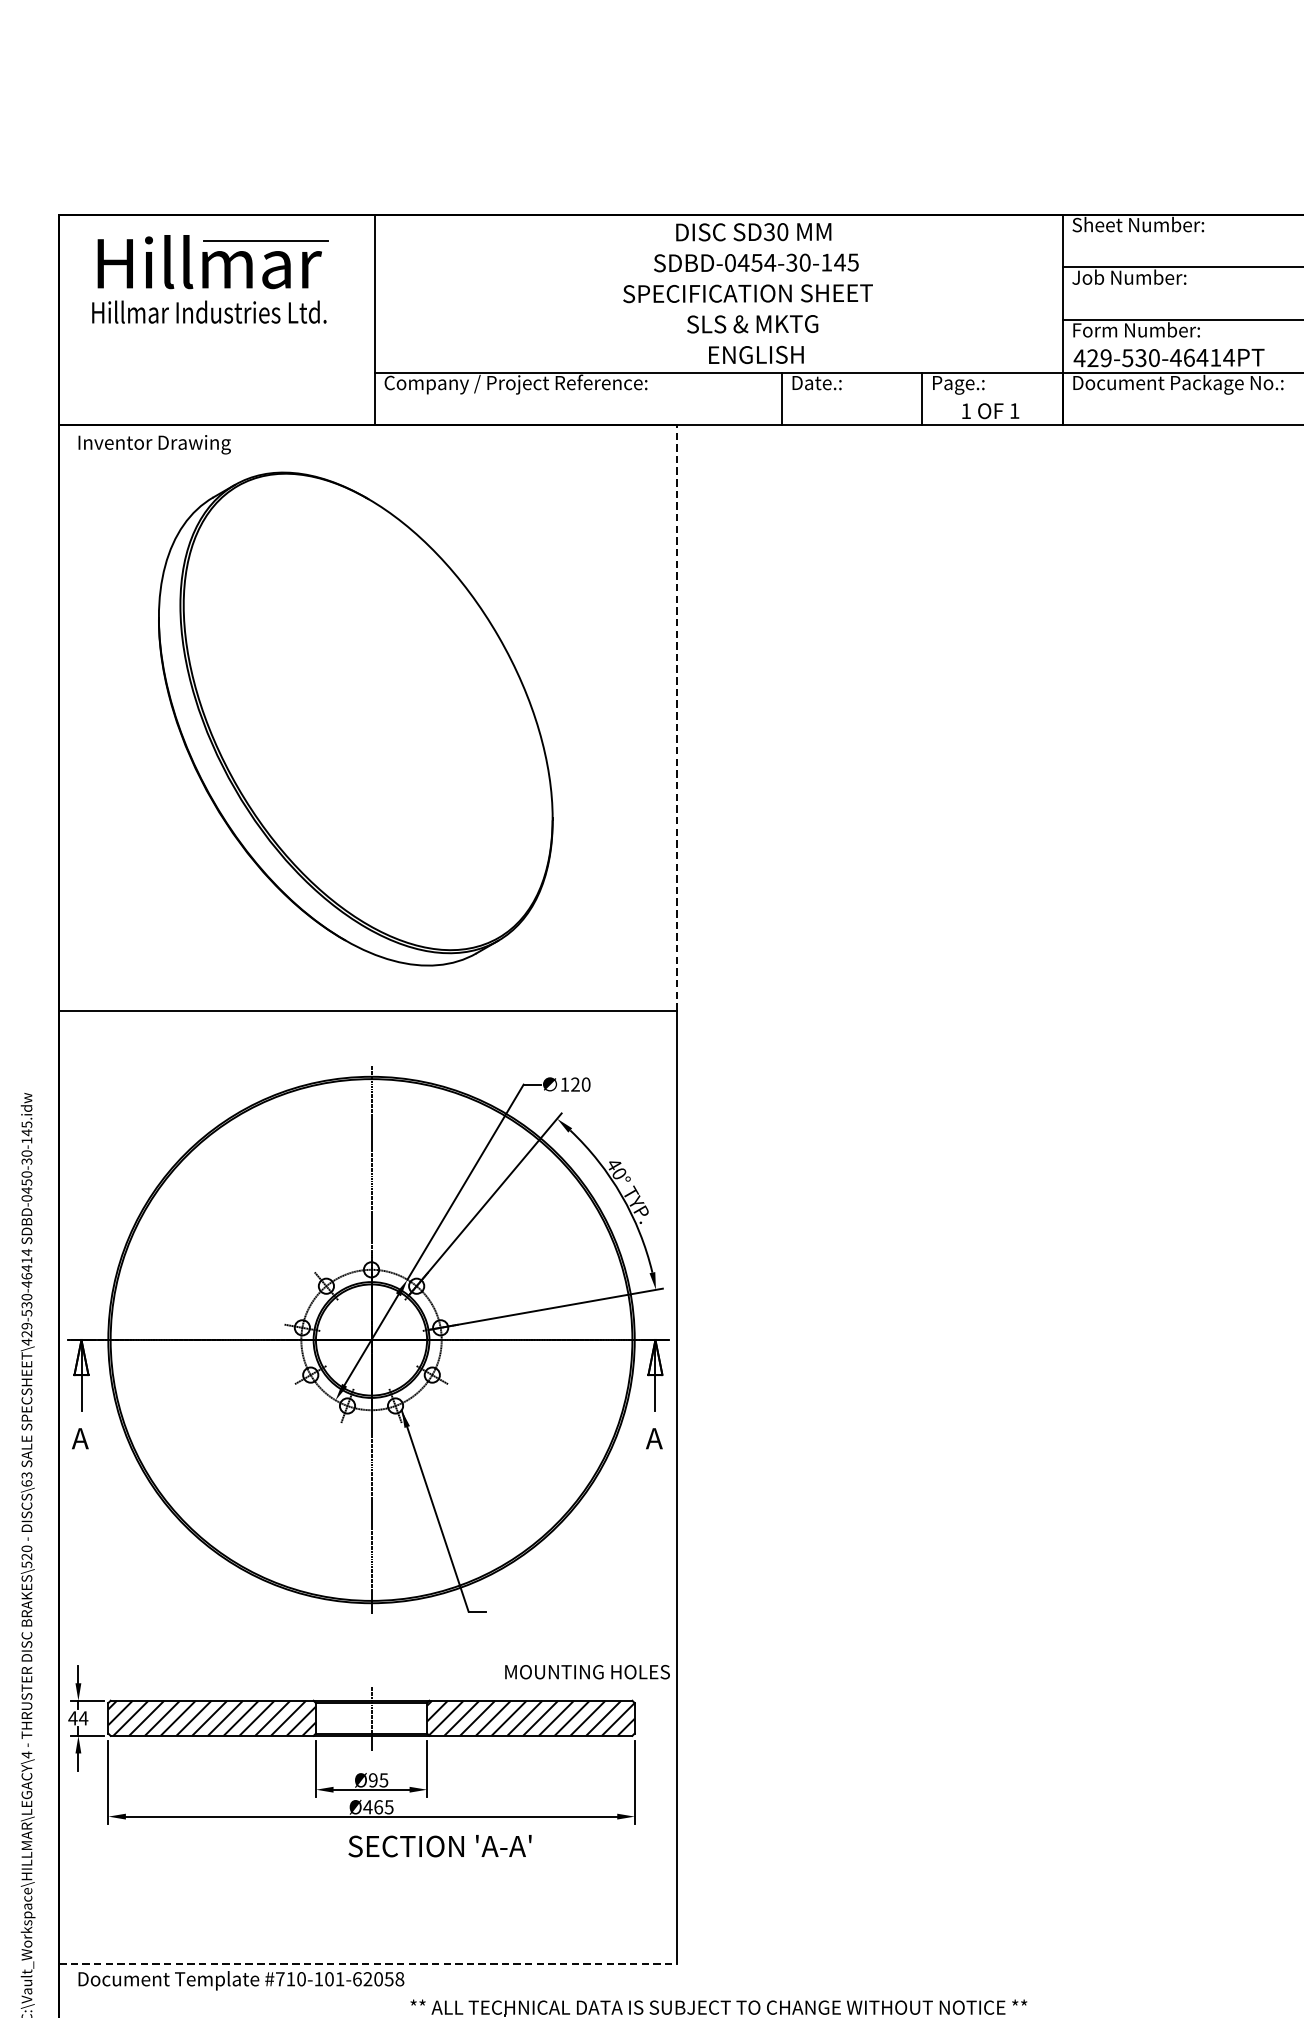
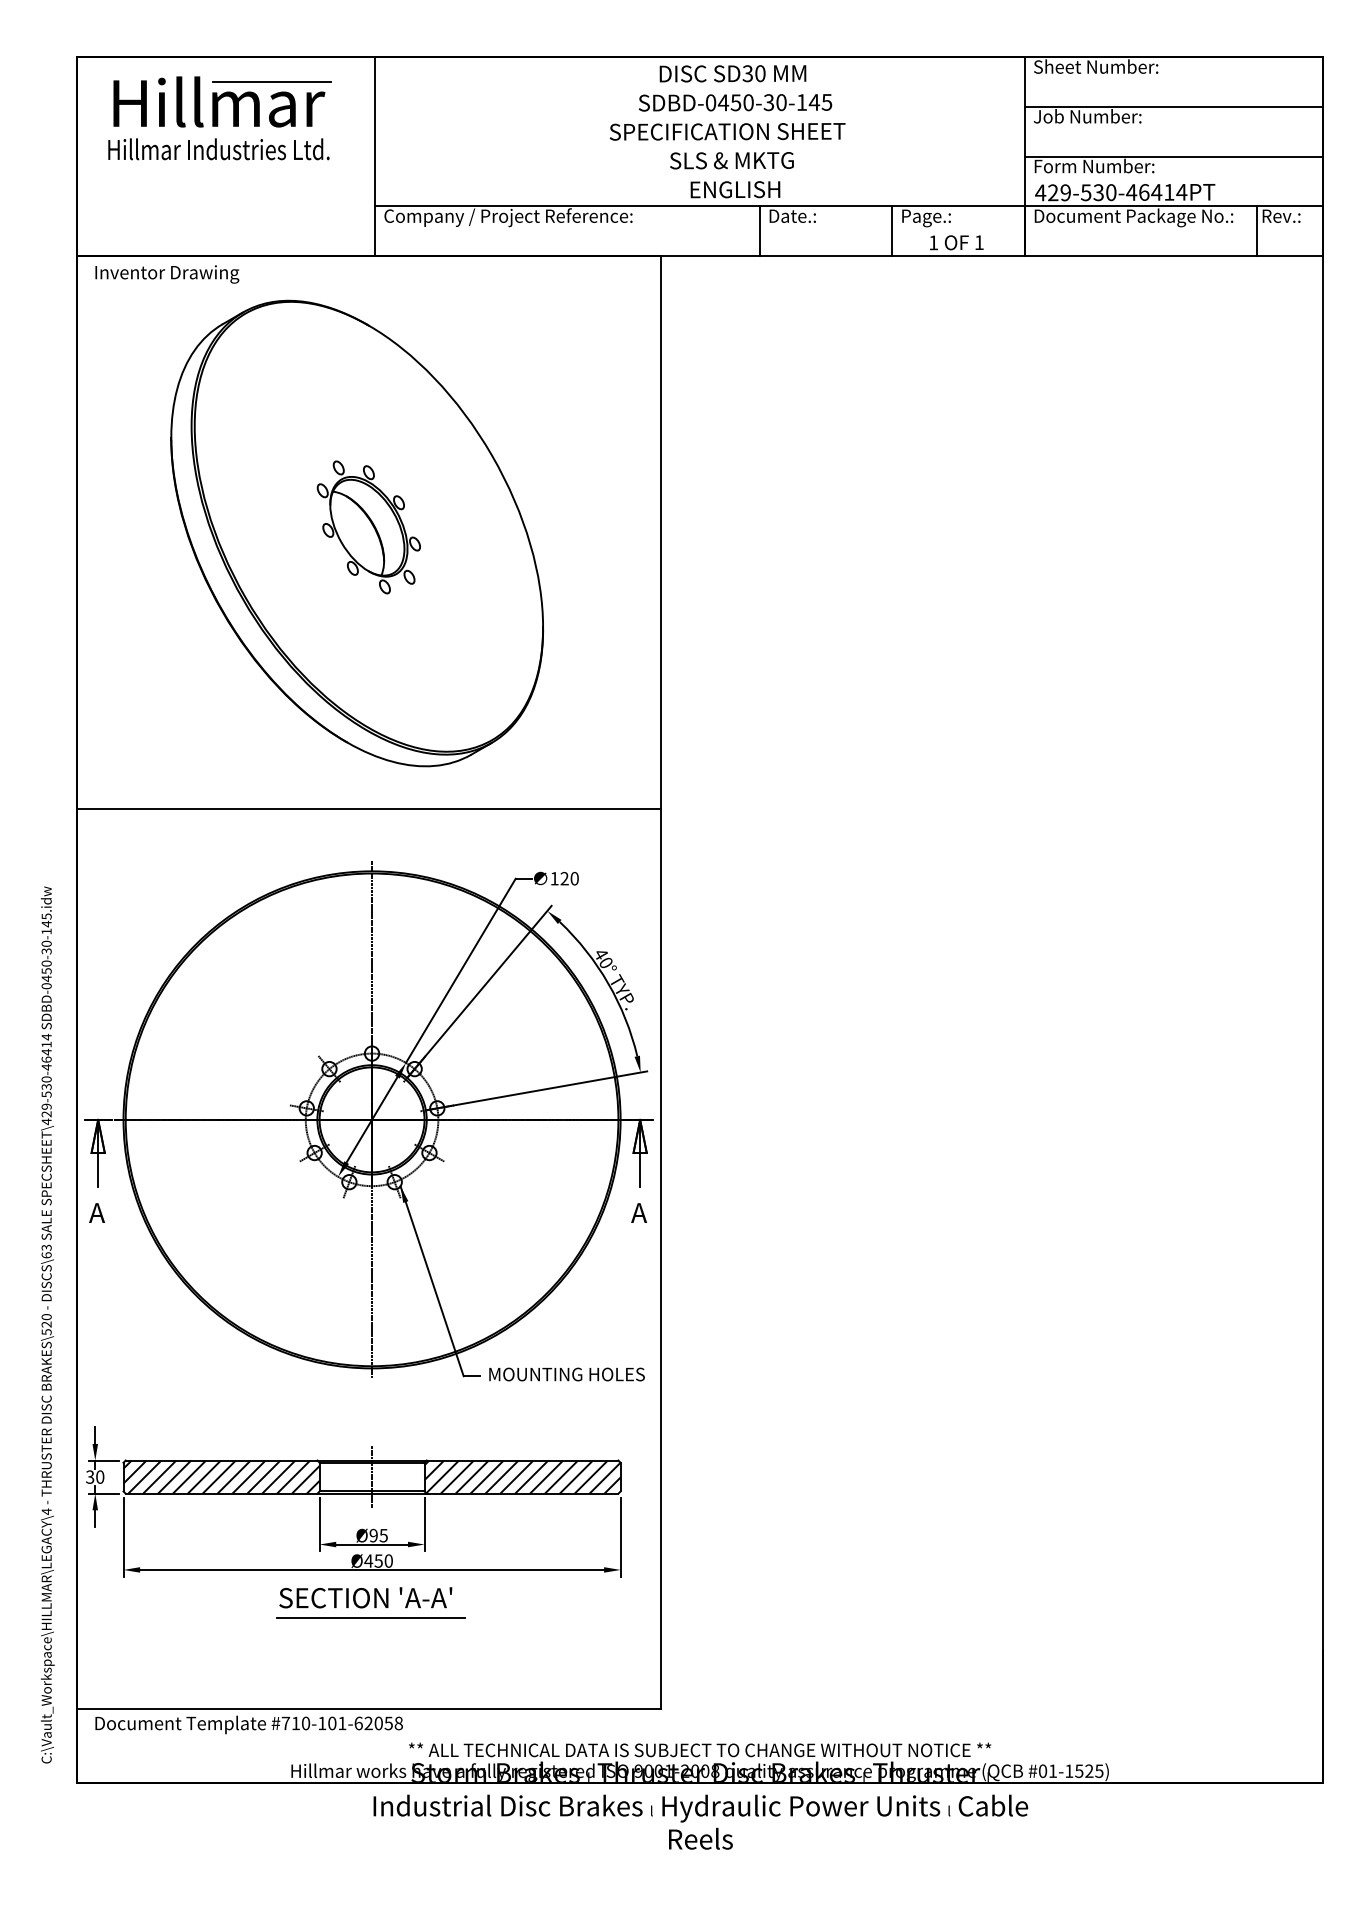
text: (770, 262) -> (748, 102), SDBD-0454-30-145 -> SDBD-0450-30-145
part: (367, 712) -> (368, 527), added
line: (676, 716) -> (660, 531), dashed -> solid
text: (586, 1672) -> (566, 1374), moved
text: (77, 1717) -> (94, 1476), 44 -> 30
text: (383, 1806) -> (383, 1560), Ø465 -> Ø450
text: (439, 1845) -> (365, 1597), moved
line: (369, 1868) -> (370, 1618), added
line: (367, 1963) -> (368, 1708), dashed -> solid

